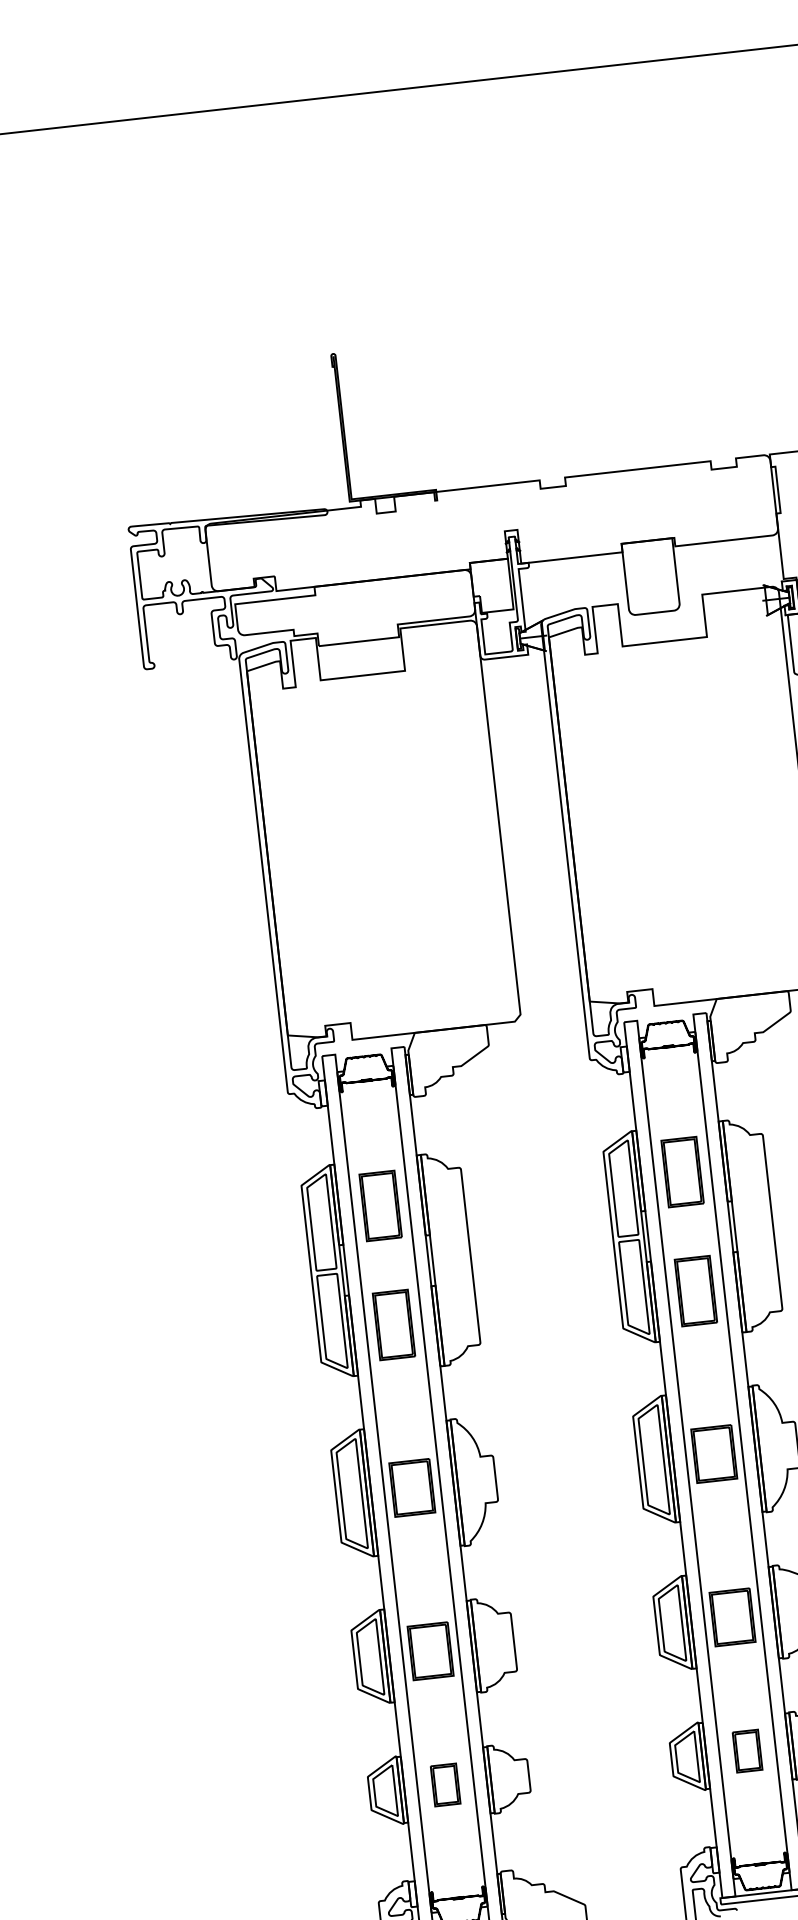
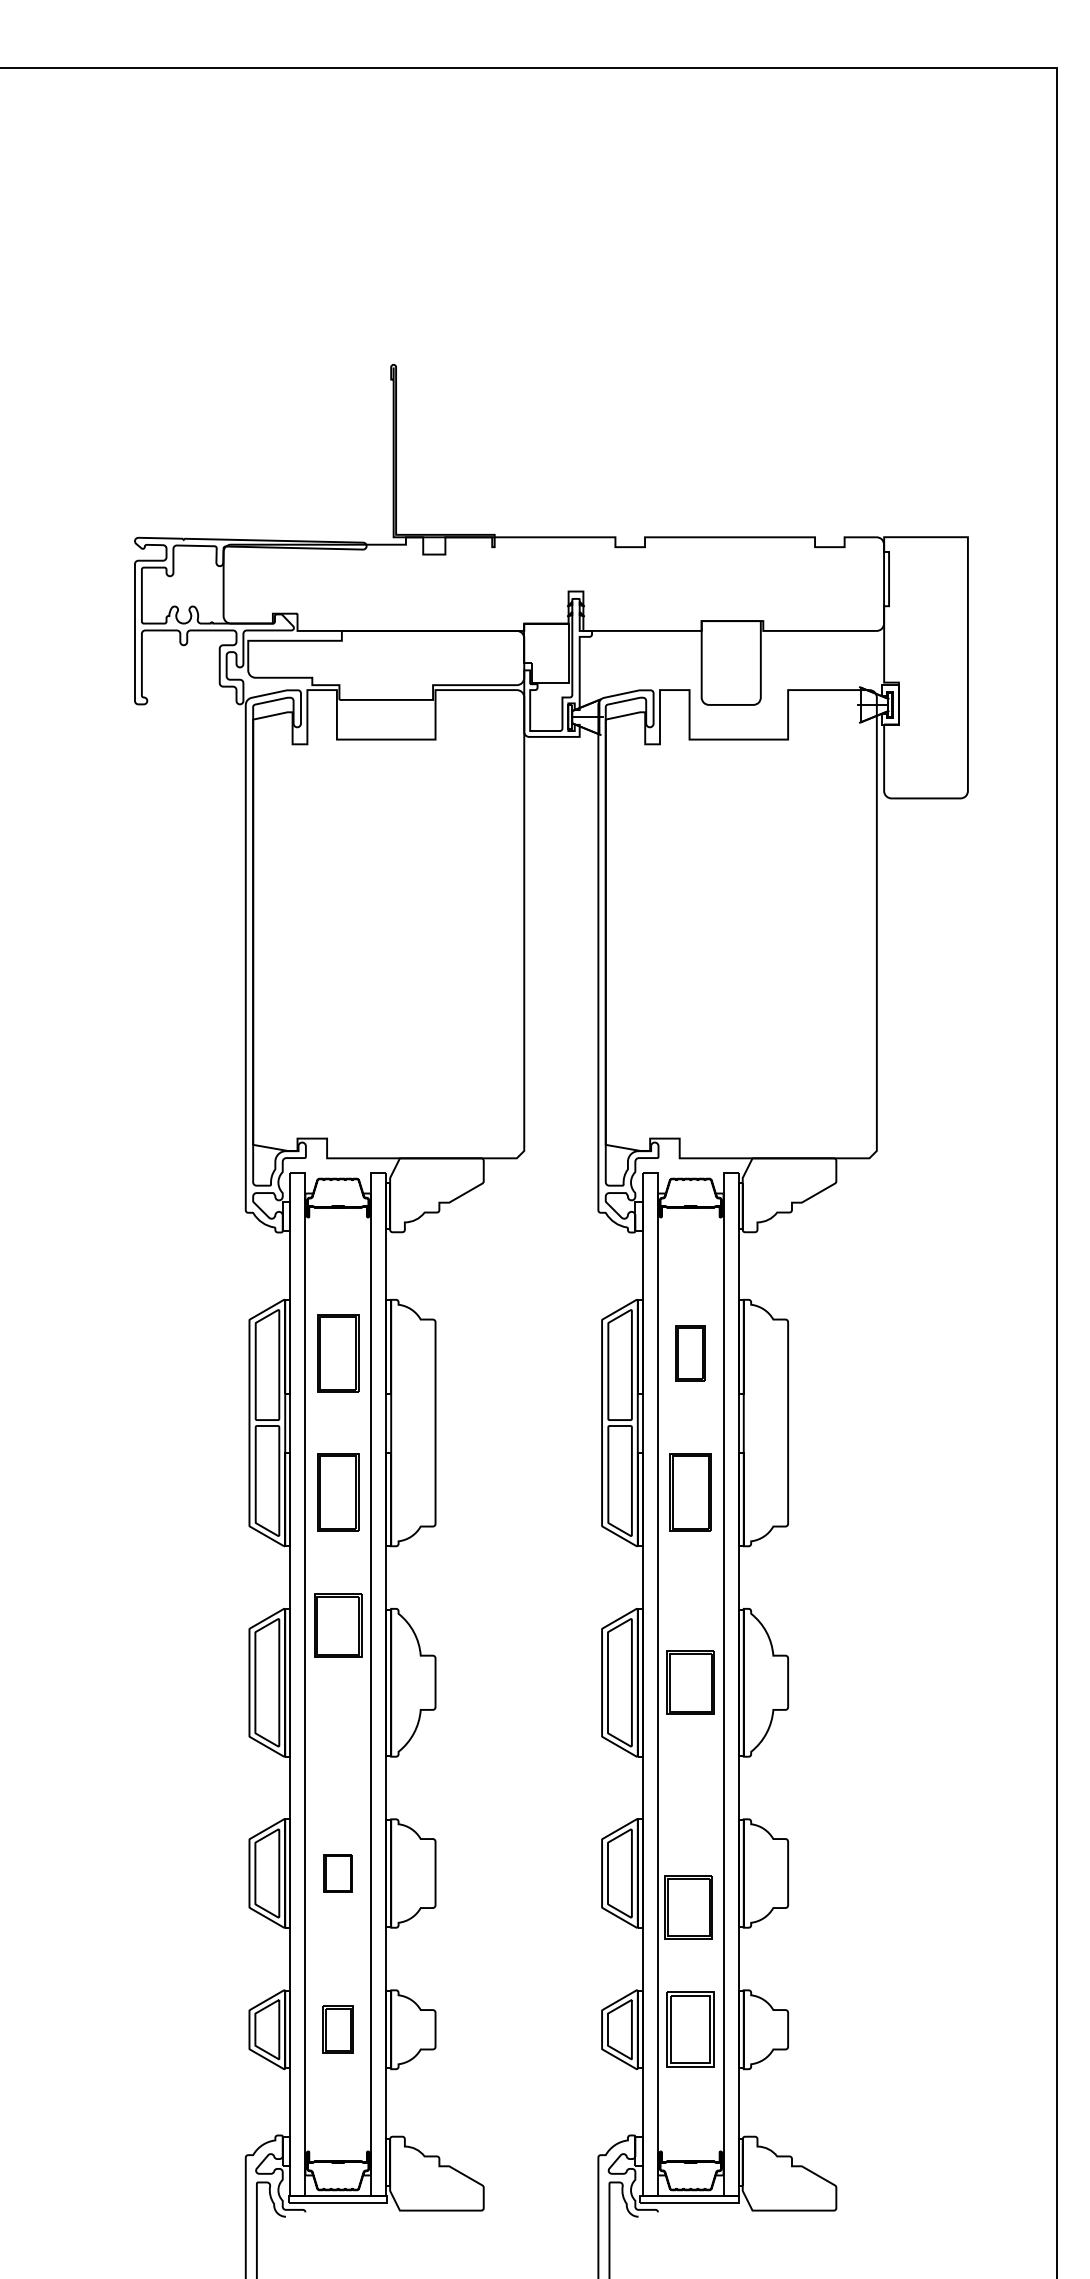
part: (682, 1172) -> (690, 1353), size x0.7
part: (412, 1487) -> (338, 1625), moved
part: (732, 1617) -> (688, 1907), moved
part: (430, 1651) -> (338, 1873), size x0.6
part: (747, 1750) -> (690, 2029), size x1.6

